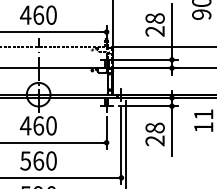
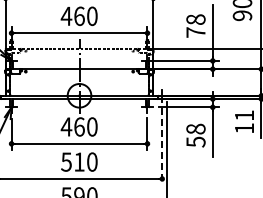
text: (154, 31) -> (195, 32), 28 -> 78
text: (154, 140) -> (195, 141), 28 -> 58
line: (121, 145) -> (162, 146), solid -> dashed
text: (38, 160) -> (79, 161), 560 -> 510

